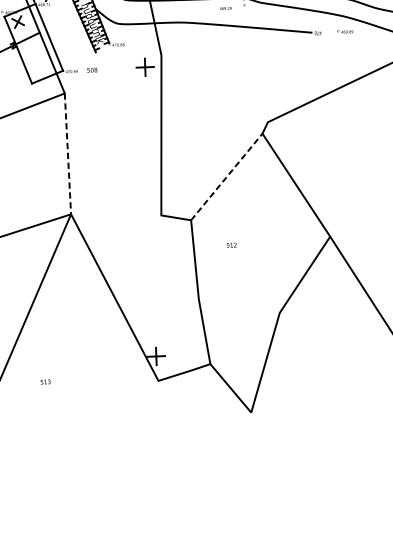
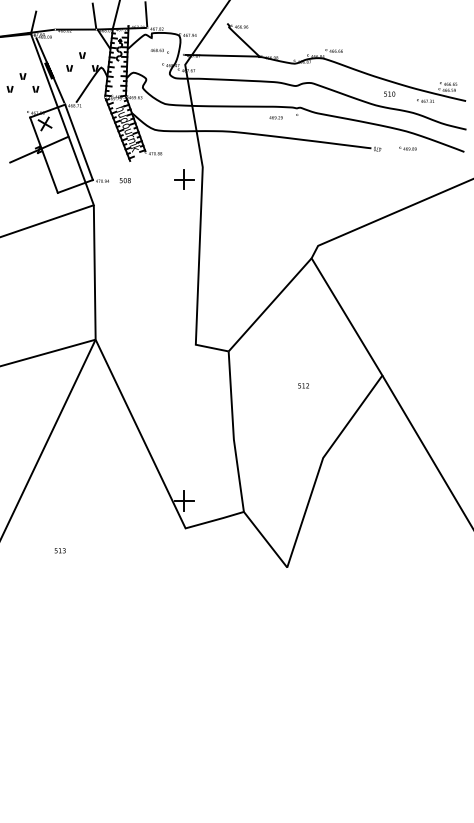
line: (67, 153) -> (94, 272), dashed -> solid
line: (227, 176) -> (270, 304), dashed -> solid
text: (231, 244) -> (303, 385), moved
text: (44, 381) -> (59, 550), moved

